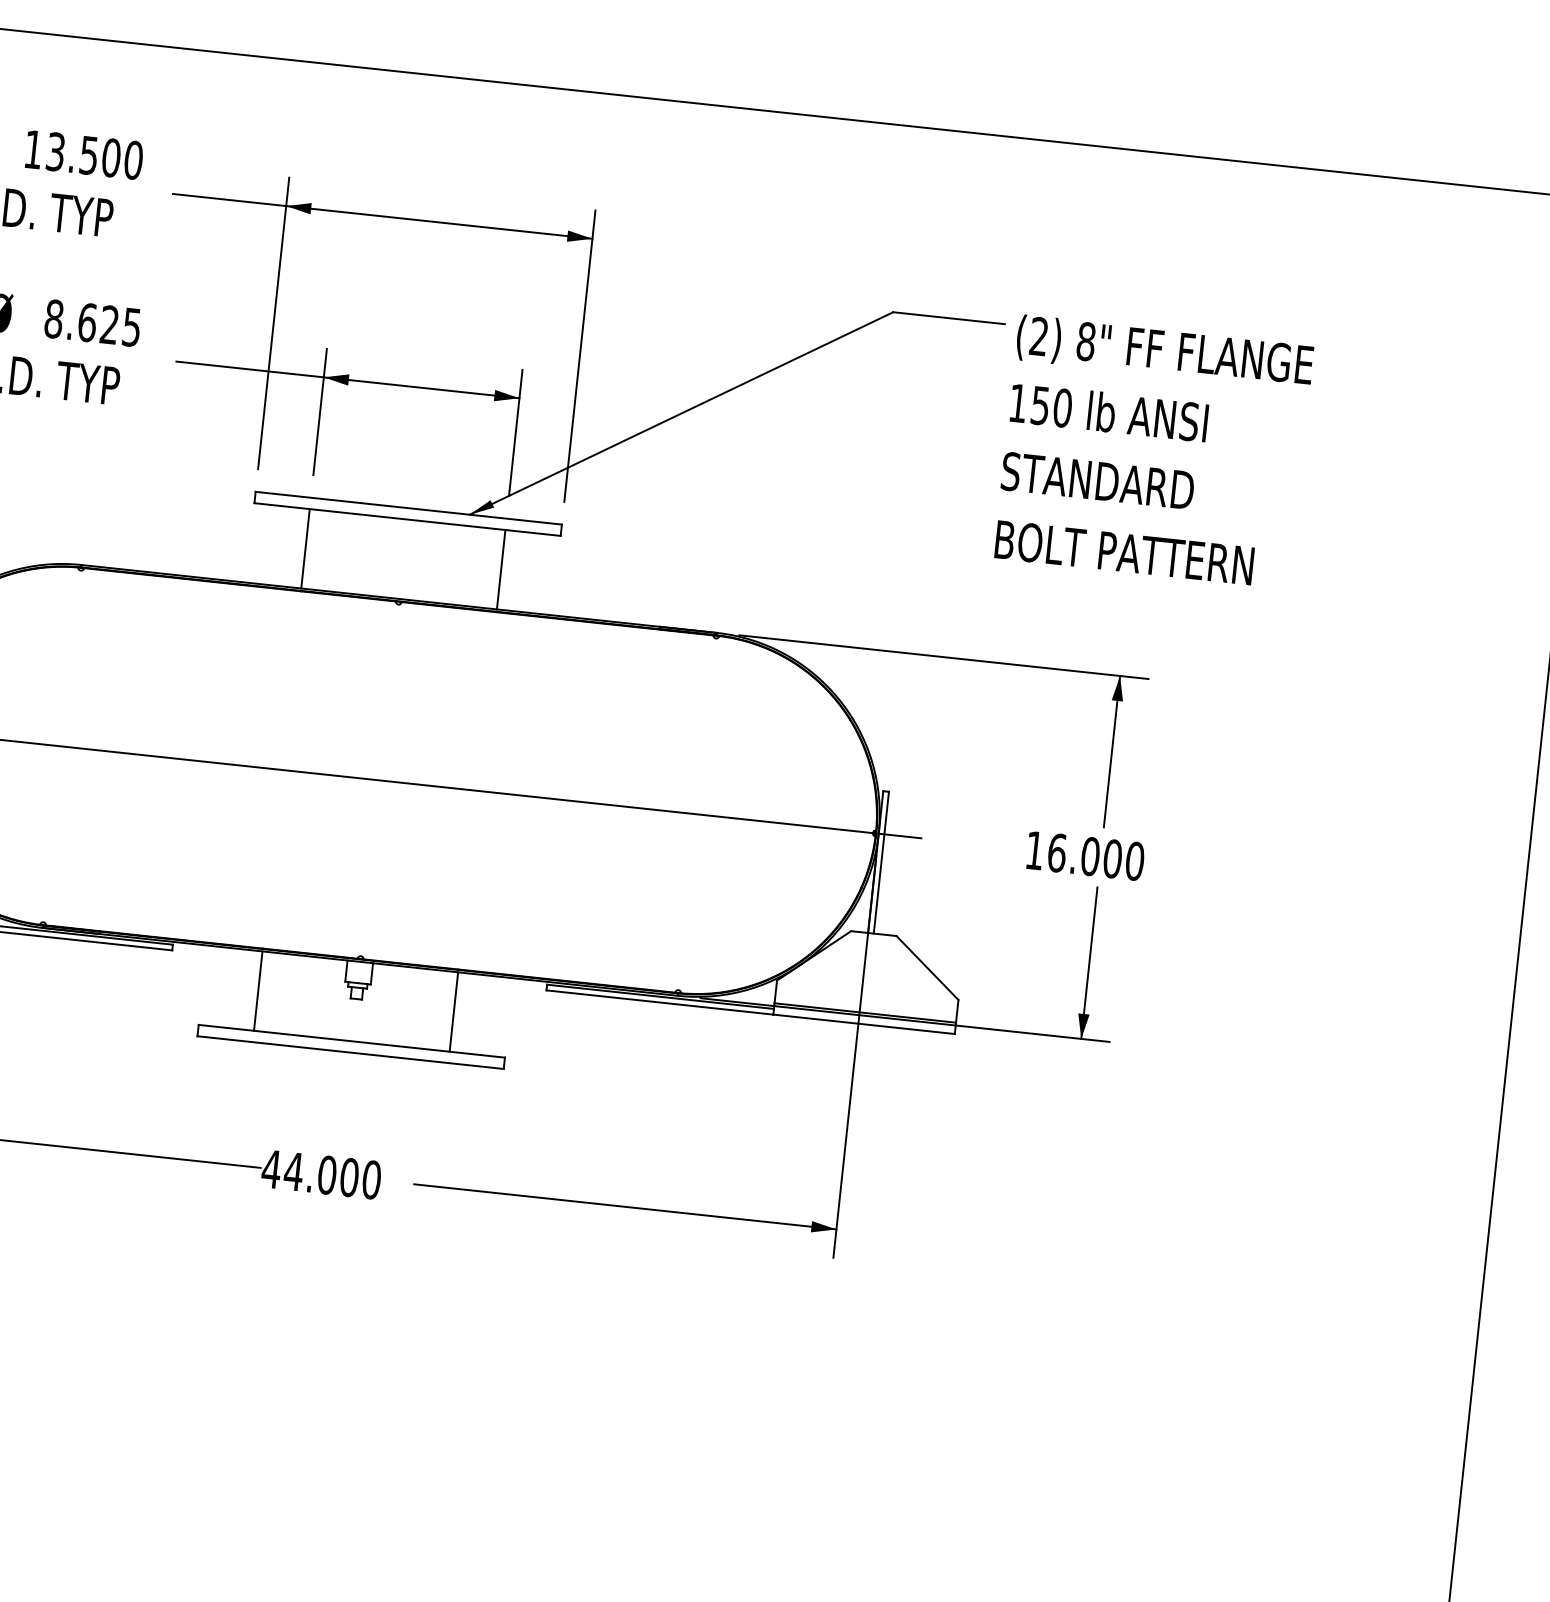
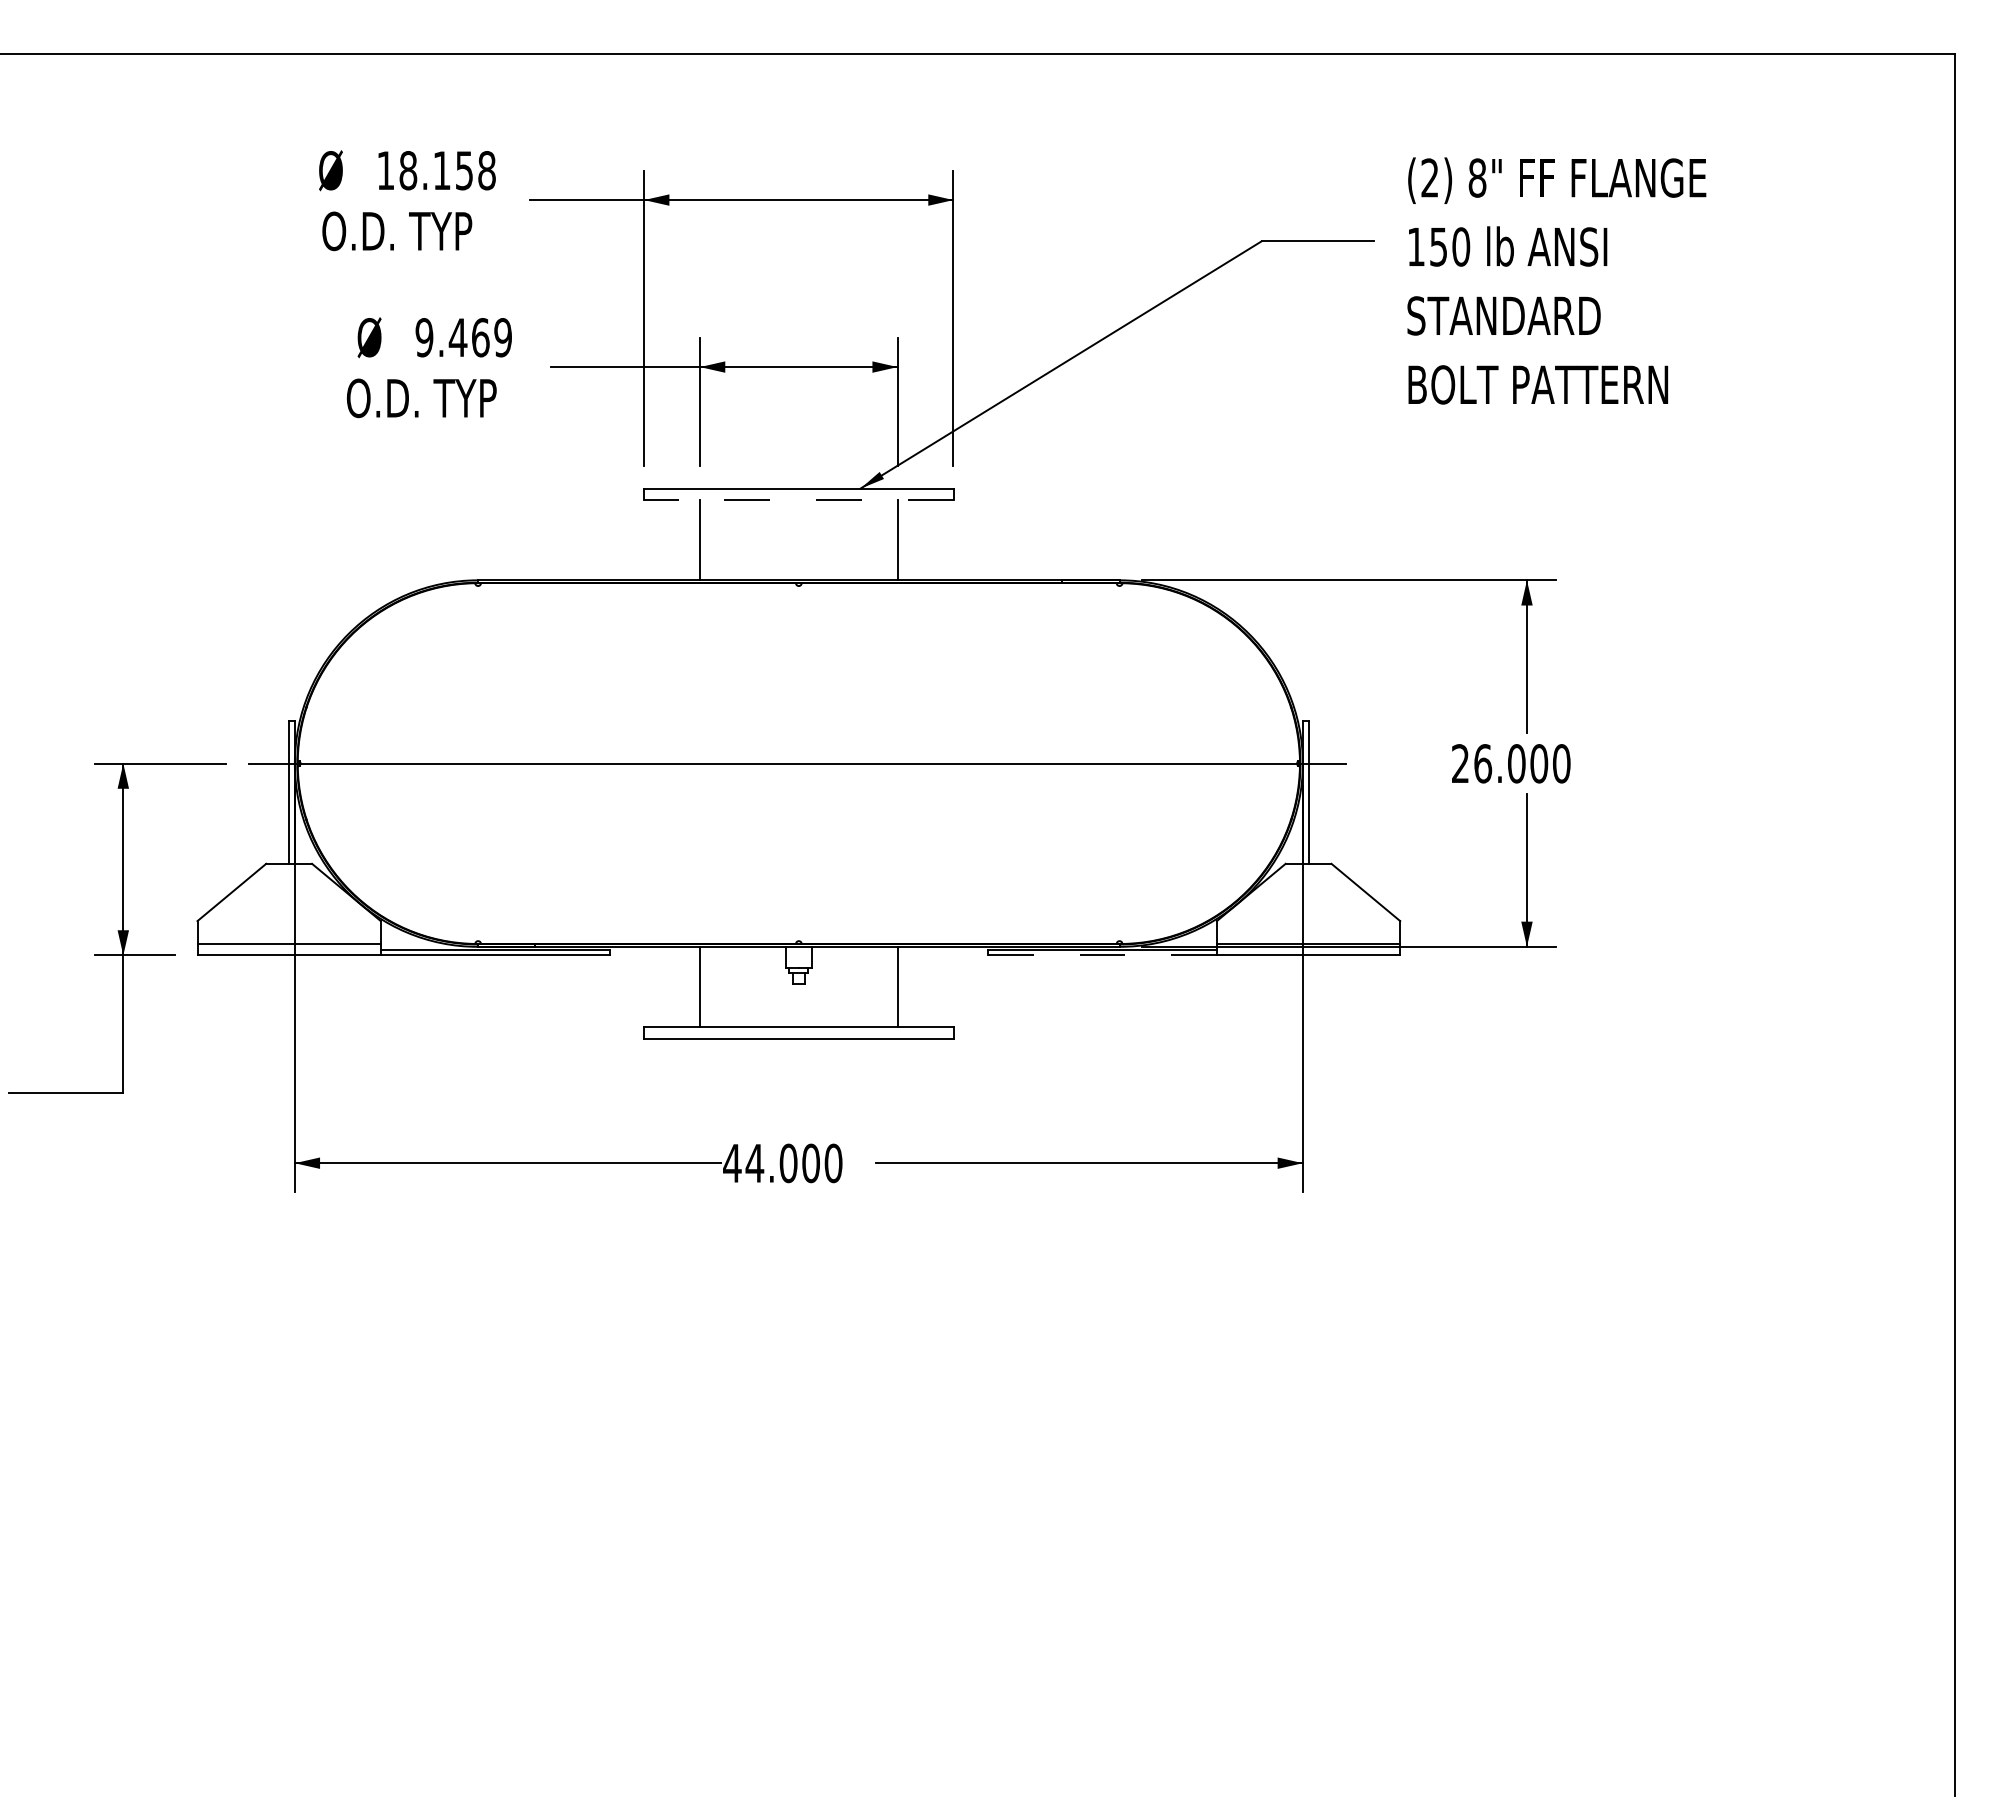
text: (94, 155) -> (447, 170), 13.500 -> 18.158
text: (92, 323) -> (463, 337), 8.625 -> 9.469
text: (1153, 451) -> (1556, 280), moved
line: (407, 519) -> (798, 500), solid -> dashed
text: (1034, 850) -> (1460, 763), 16.000 -> 26.000
line: (660, 1002) -> (1102, 955), solid -> dashed

